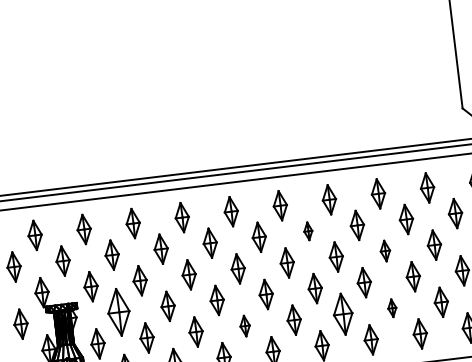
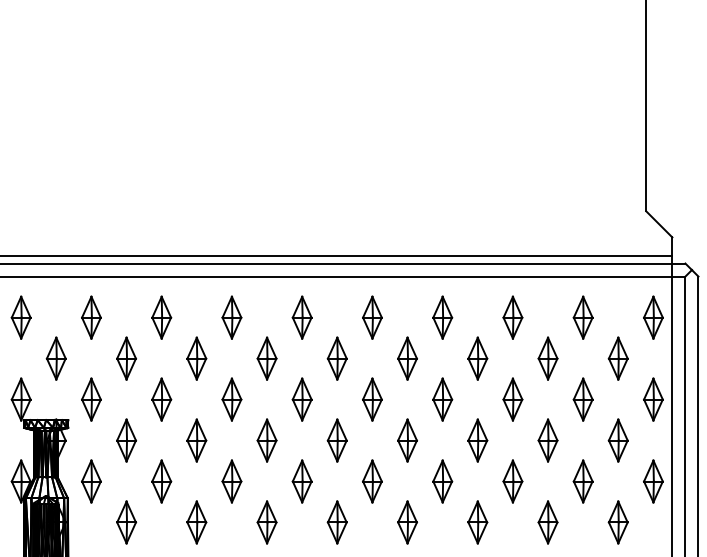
part: (308, 231) -> (407, 358), size x1.67
part: (385, 251) -> (512, 399), size x1.43
part: (392, 308) -> (512, 481), size x1.67
part: (119, 312) -> (126, 440), size x0.62
part: (343, 314) -> (442, 481), size x0.71
part: (244, 326) -> (301, 481), size x1.43

